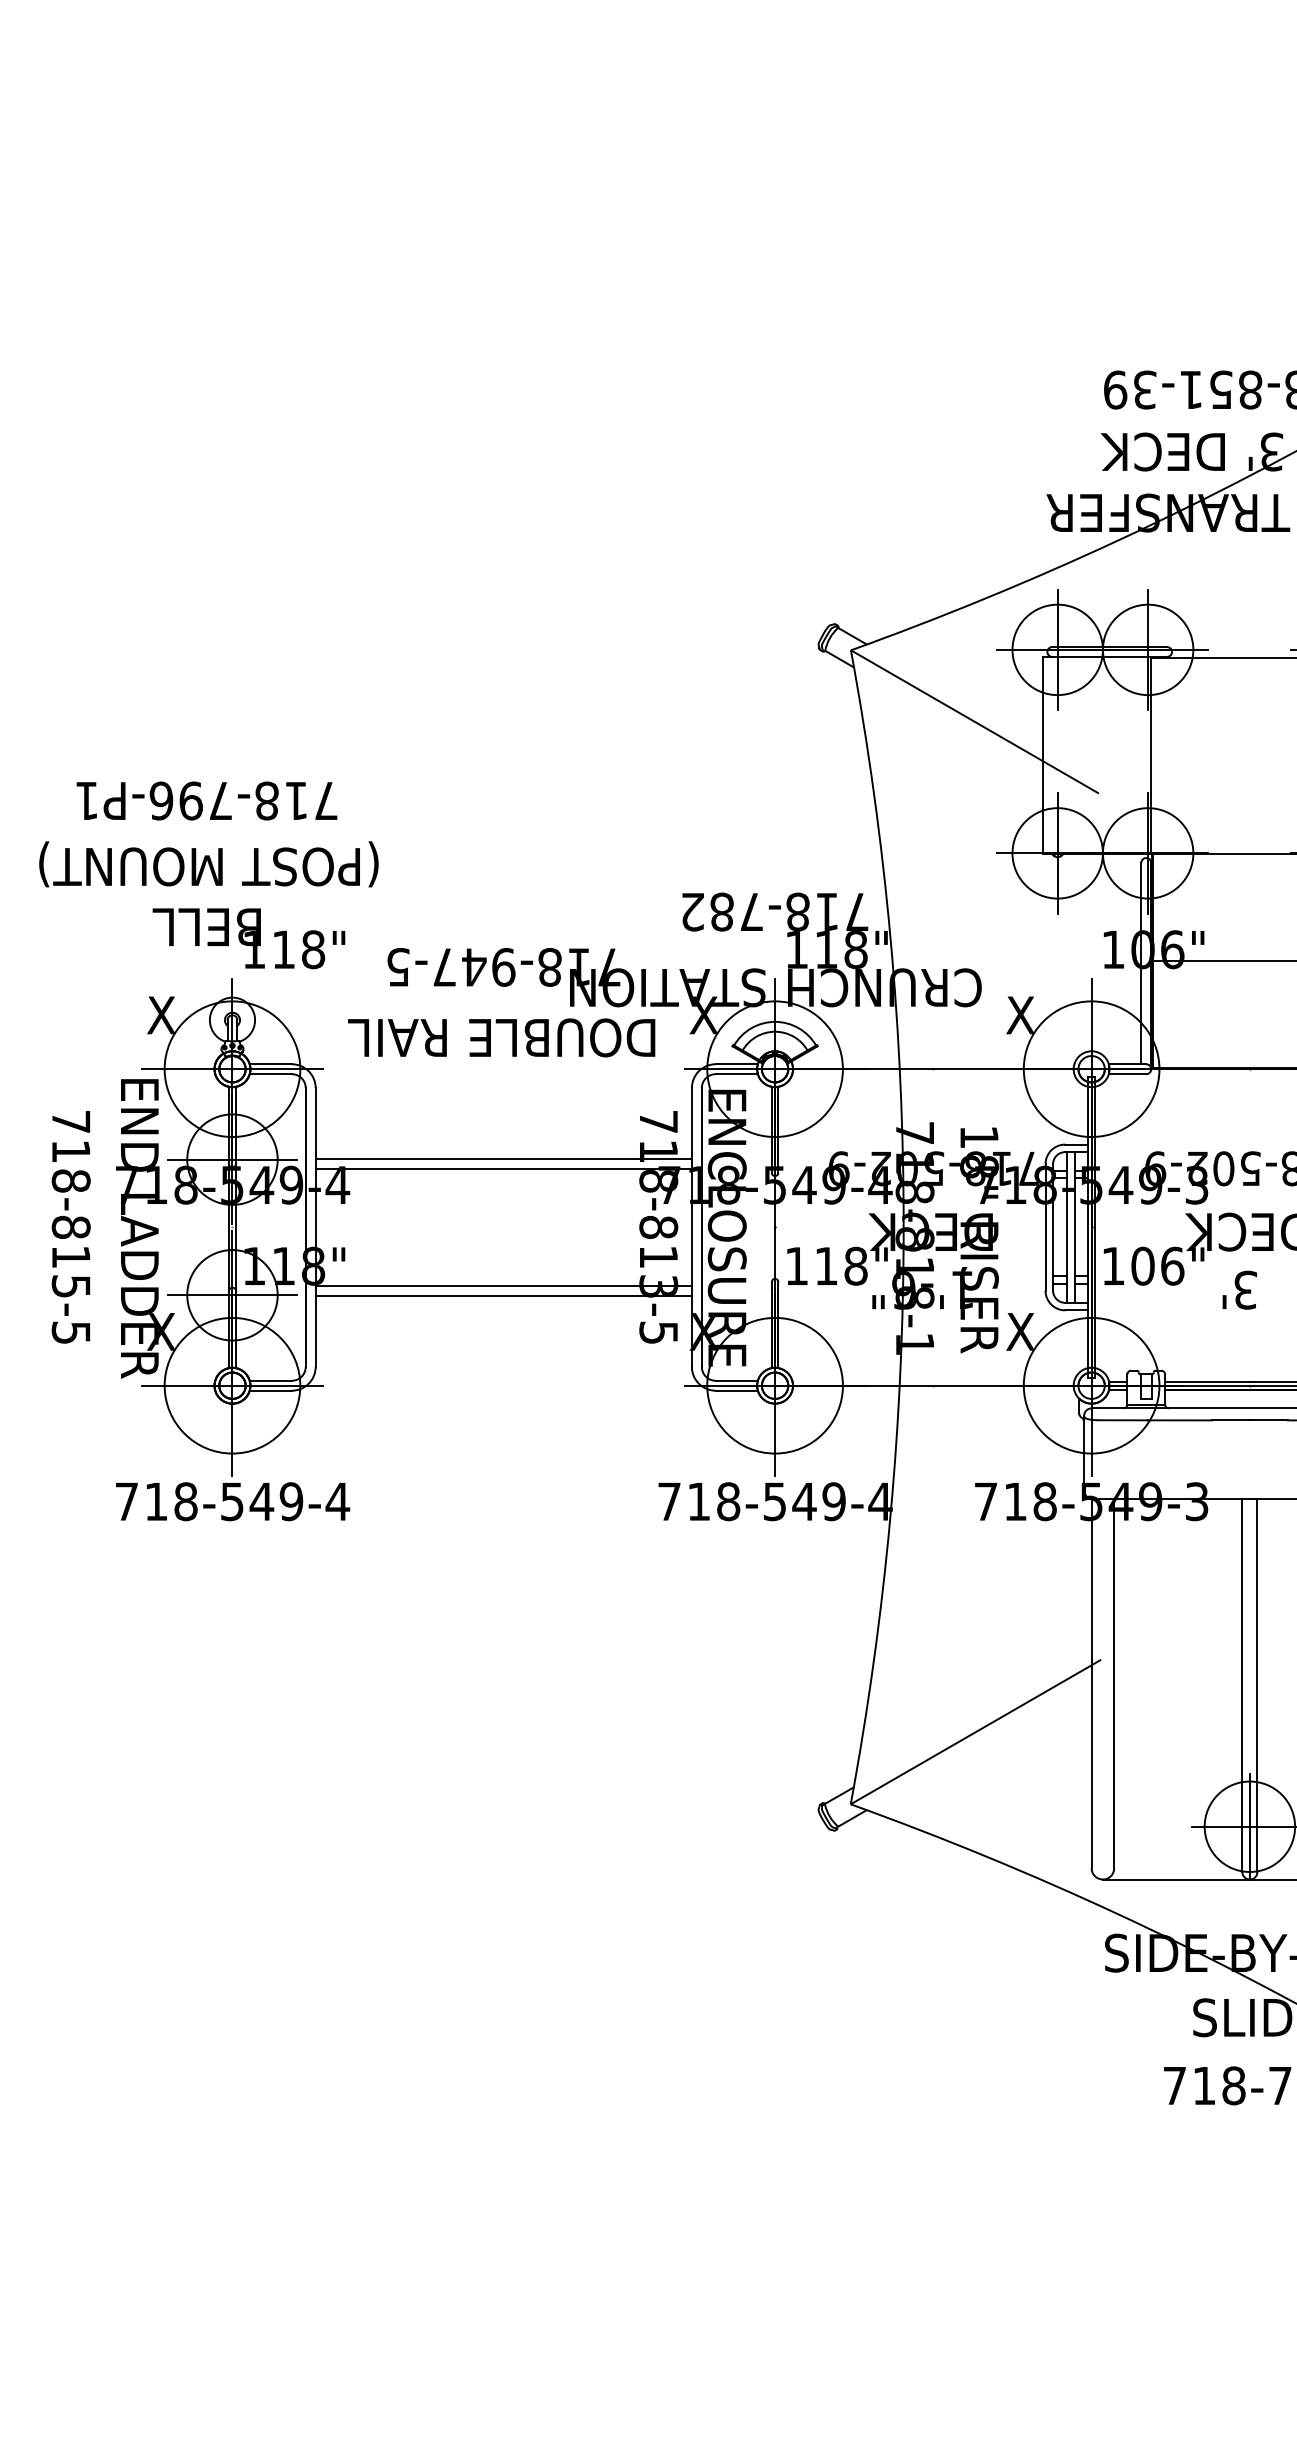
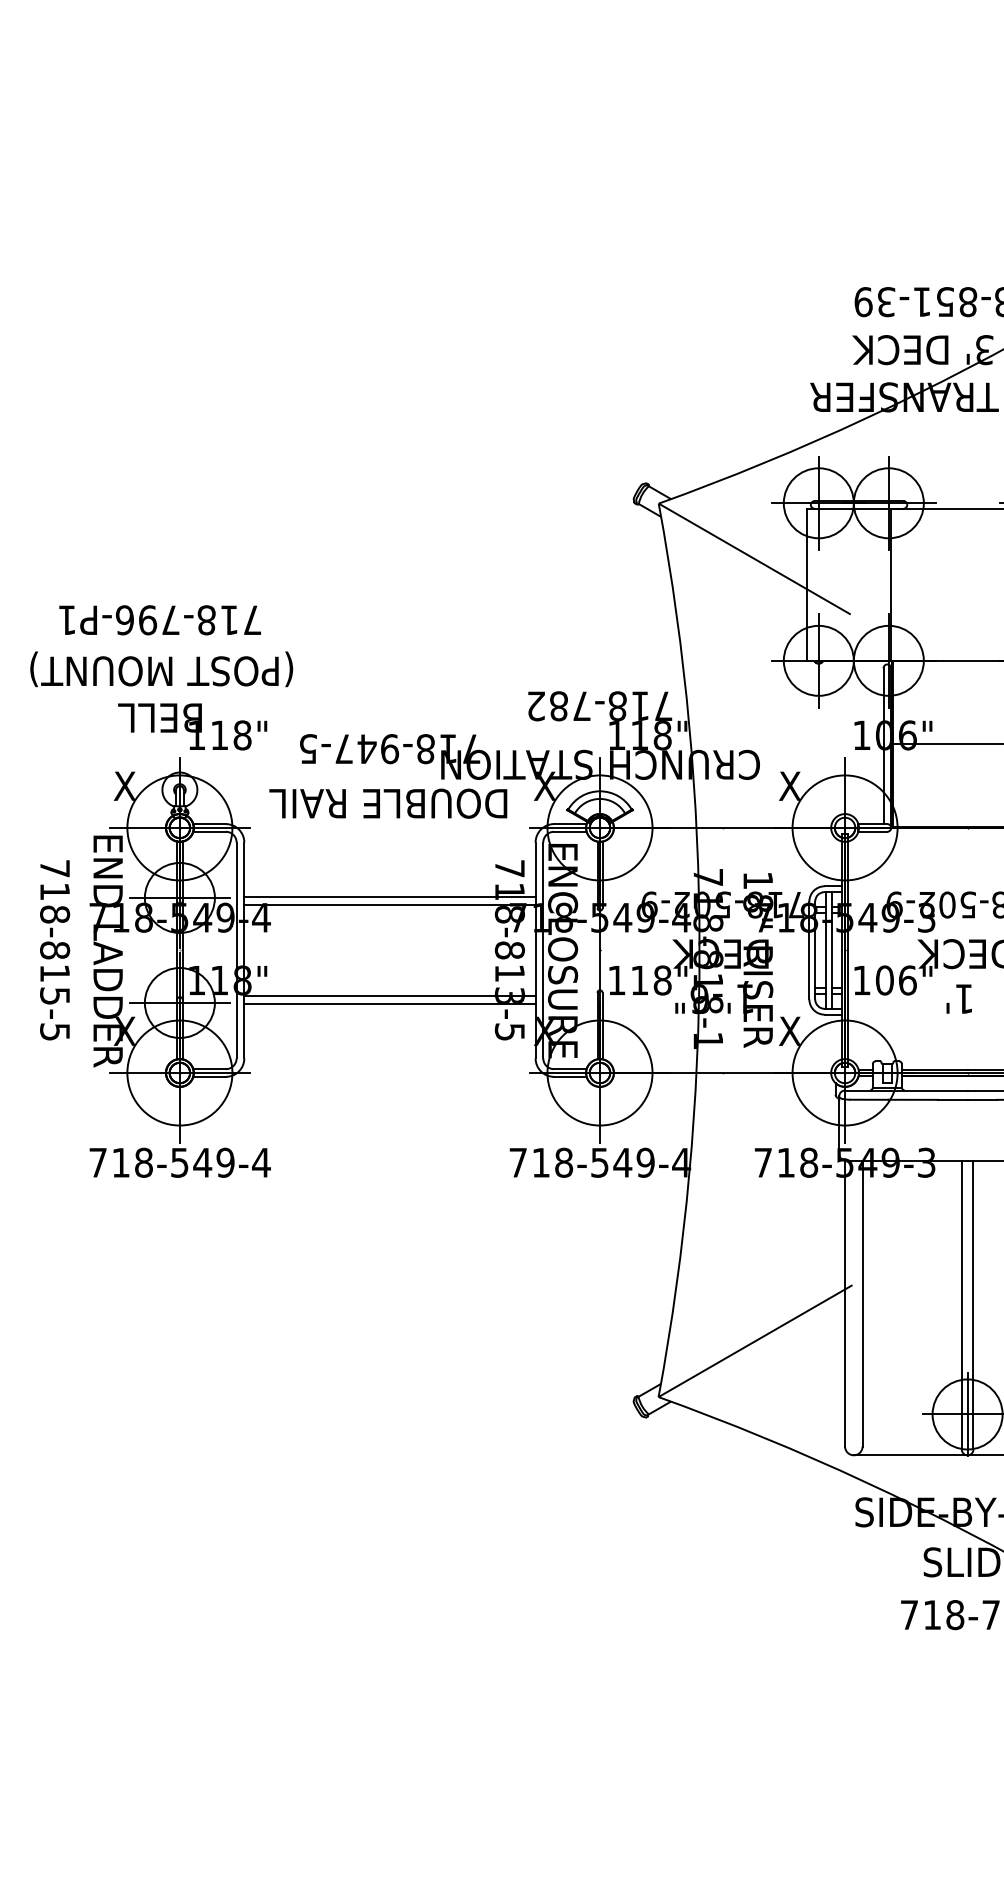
text: (1245, 1290) -> (964, 999), 3' -> 1'

